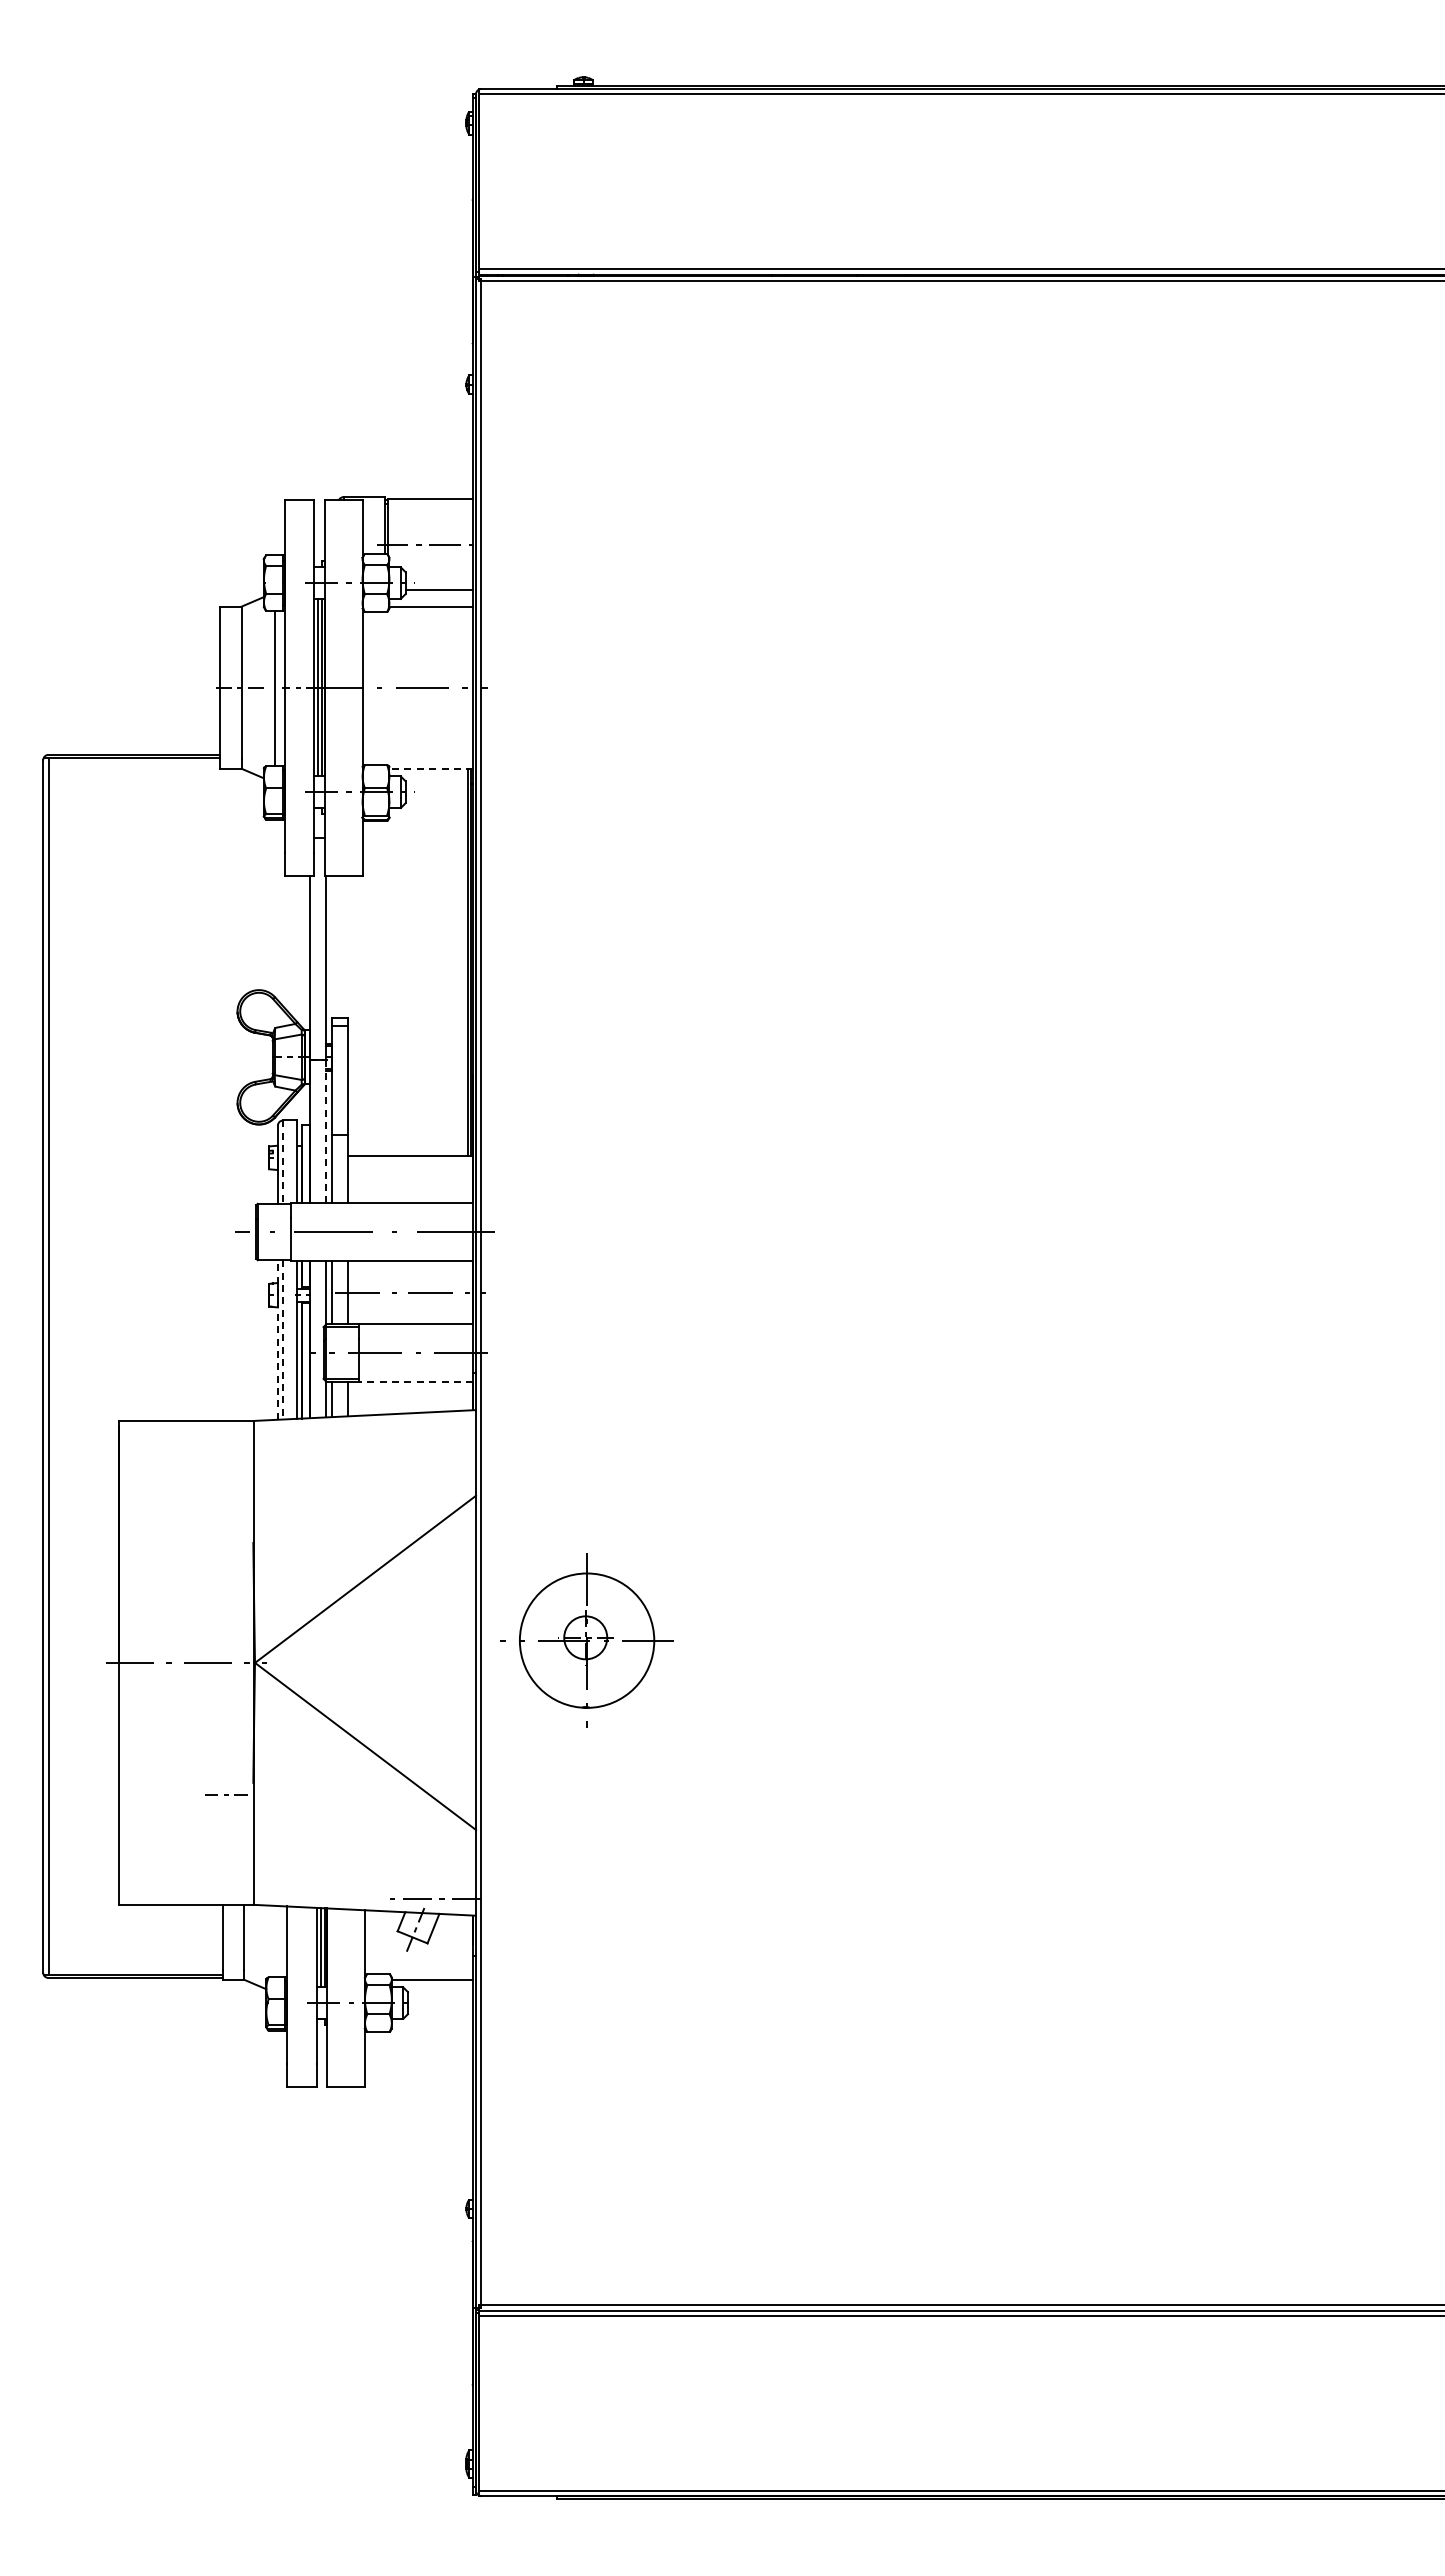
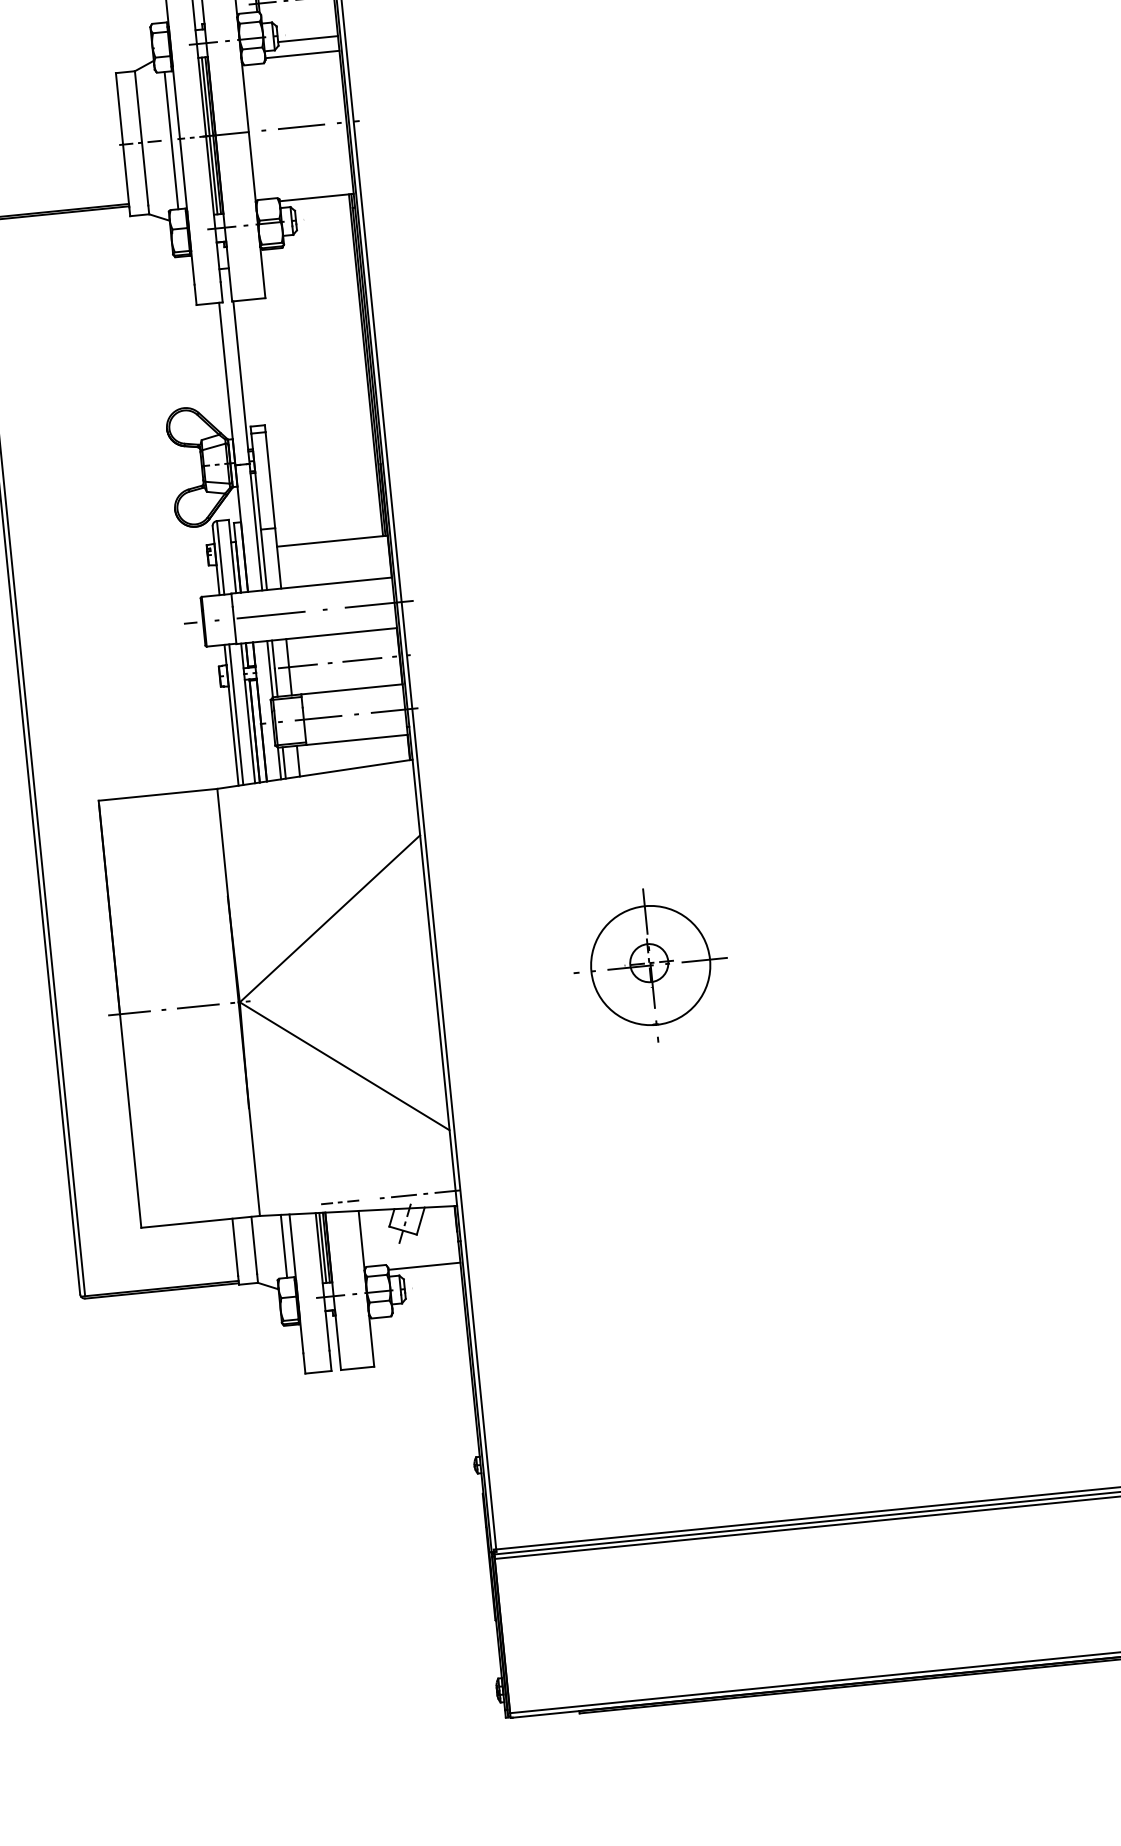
line: (431, 768) -> (316, 197), dashed -> solid
line: (326, 1131) -> (256, 526), dashed -> solid
line: (283, 1162) -> (220, 558), dashed -> solid
line: (283, 1339) -> (236, 714), dashed -> solid
line: (277, 1340) -> (231, 715), dashed -> solid
line: (415, 1381) -> (356, 739), dashed -> solid
part: (586, 1640) -> (650, 965), moved
line: (226, 1794) -> (340, 1202), moved
line: (277, 1941) -> (284, 1246), added

